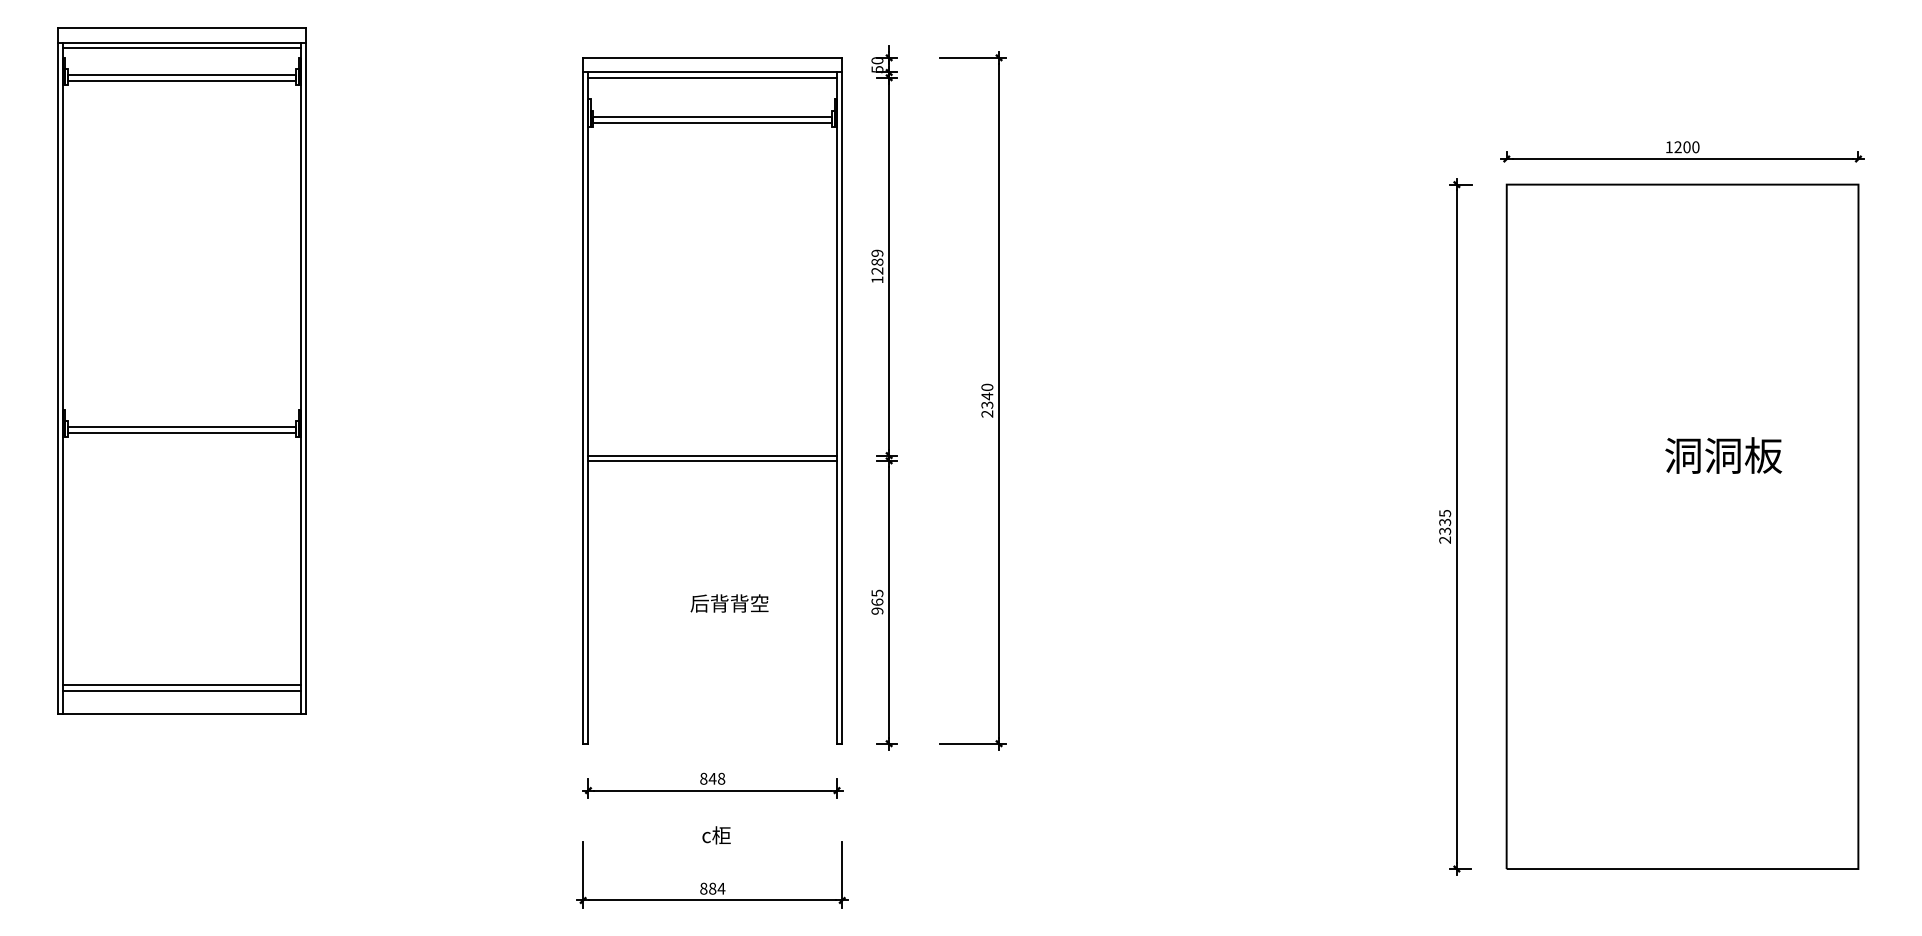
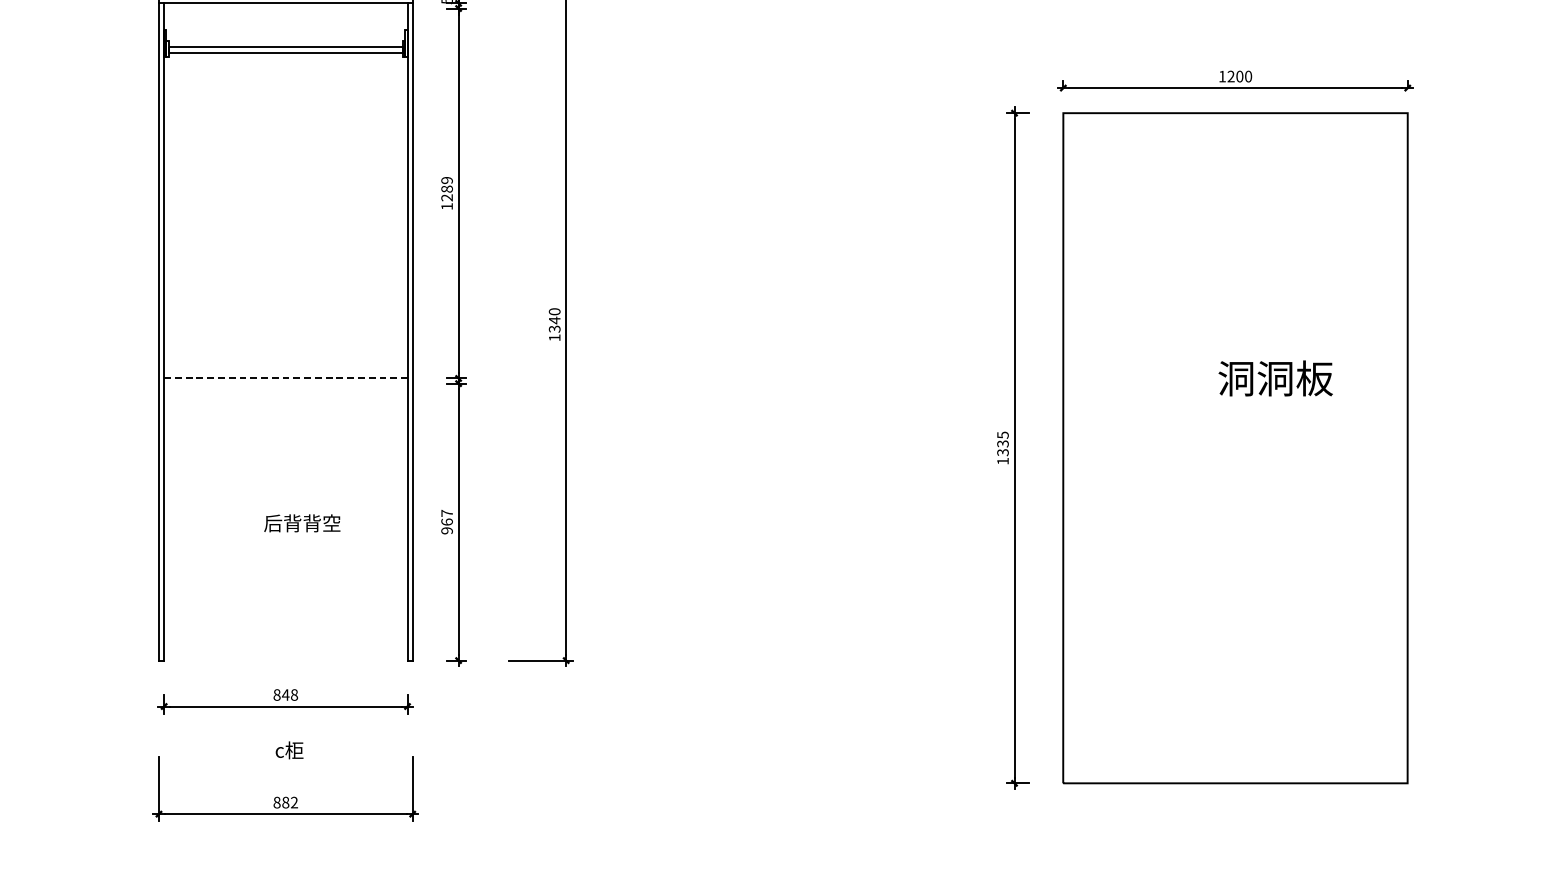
line: (712, 77) -> (285, 8), removed
text: (987, 413) -> (554, 337), 2340 -> 1340
line: (713, 455) -> (286, 378), solid -> dashed
line: (712, 460) -> (285, 383), removed
text: (1444, 539) -> (1002, 460), 2335 -> 1335
text: (877, 593) -> (447, 513), 965 -> 967
text: (721, 888) -> (294, 802), 884 -> 882

